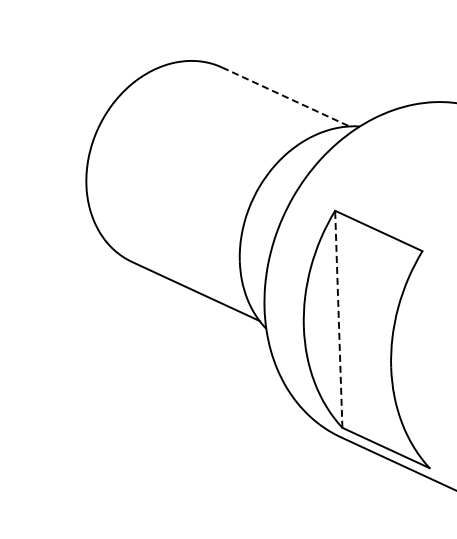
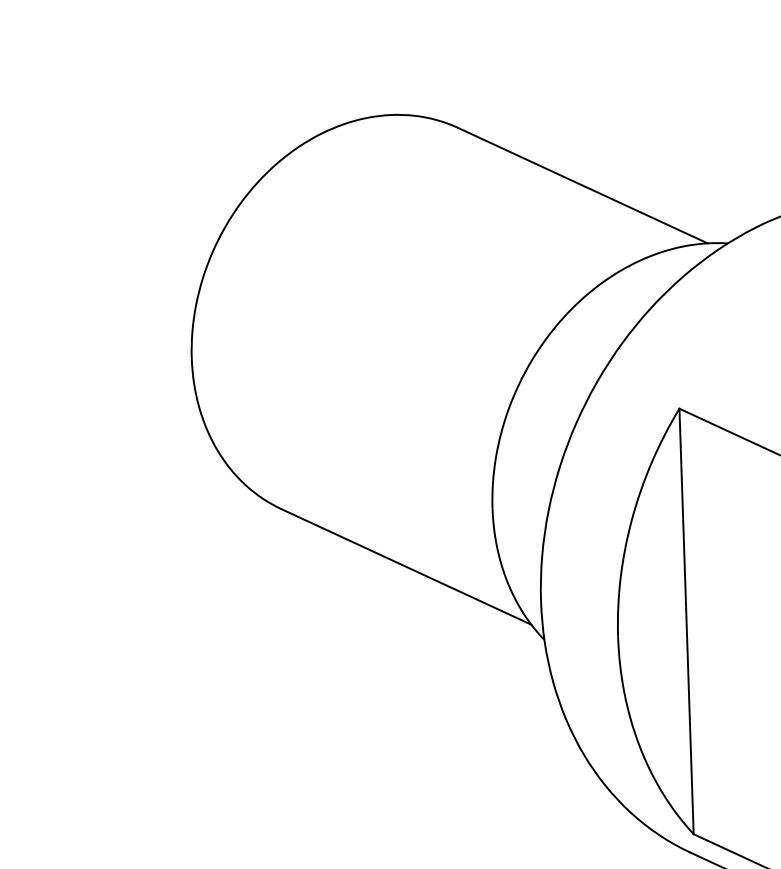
line: (286, 97) -> (584, 186), dashed -> solid
line: (338, 319) -> (686, 621), dashed -> solid

